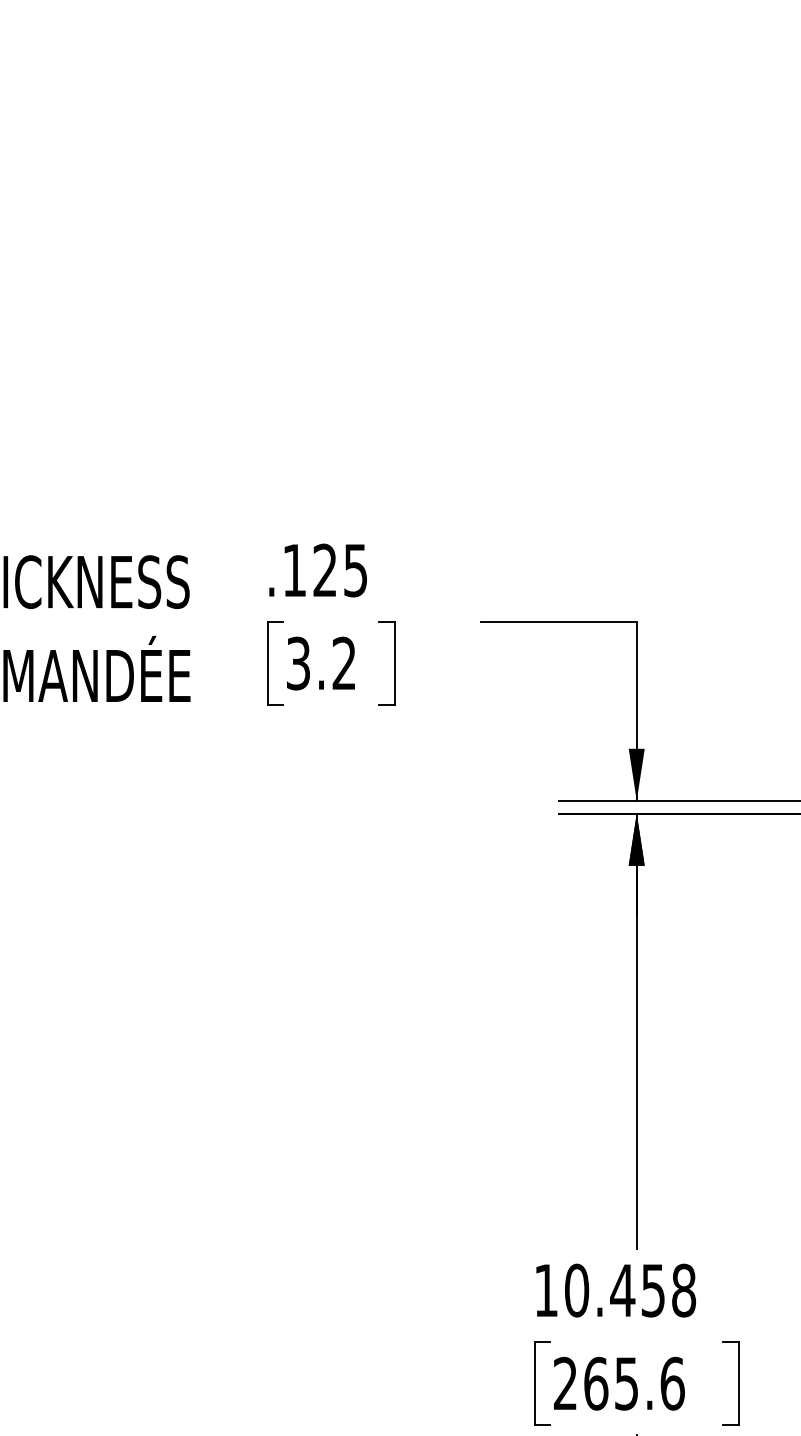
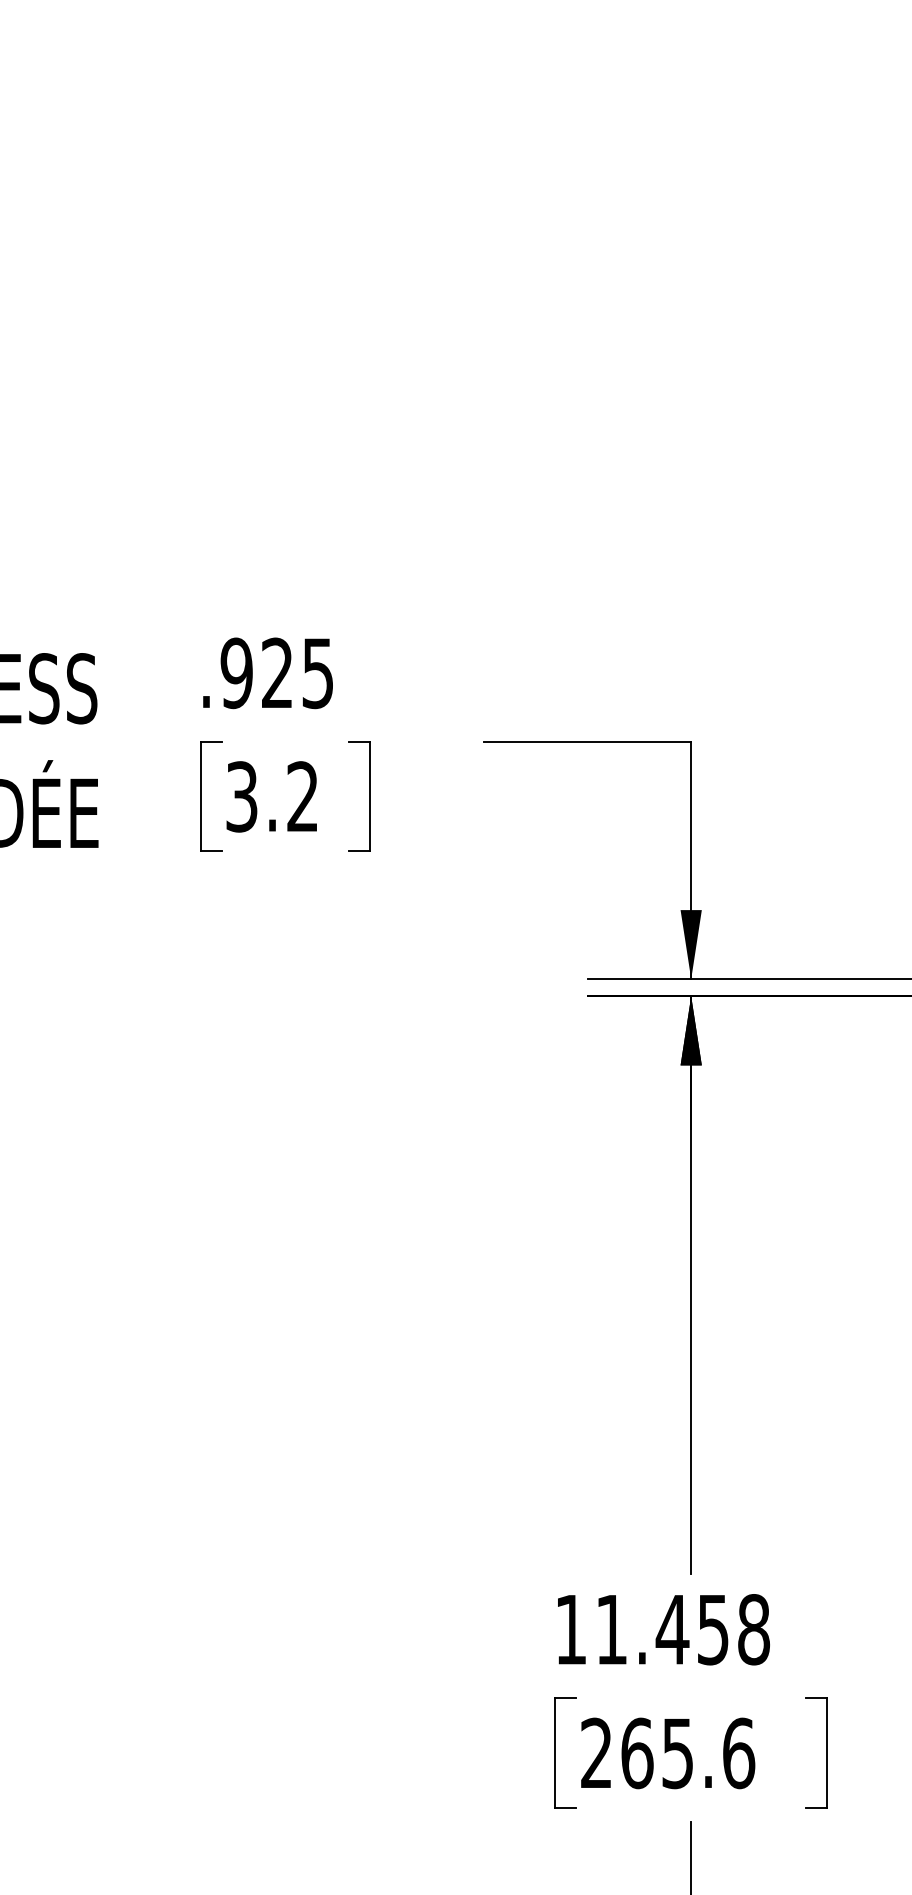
text: (294, 570) -> (236, 673), .125 -> .925
text: (577, 1290) -> (612, 1629), 10.458 -> 11.458

